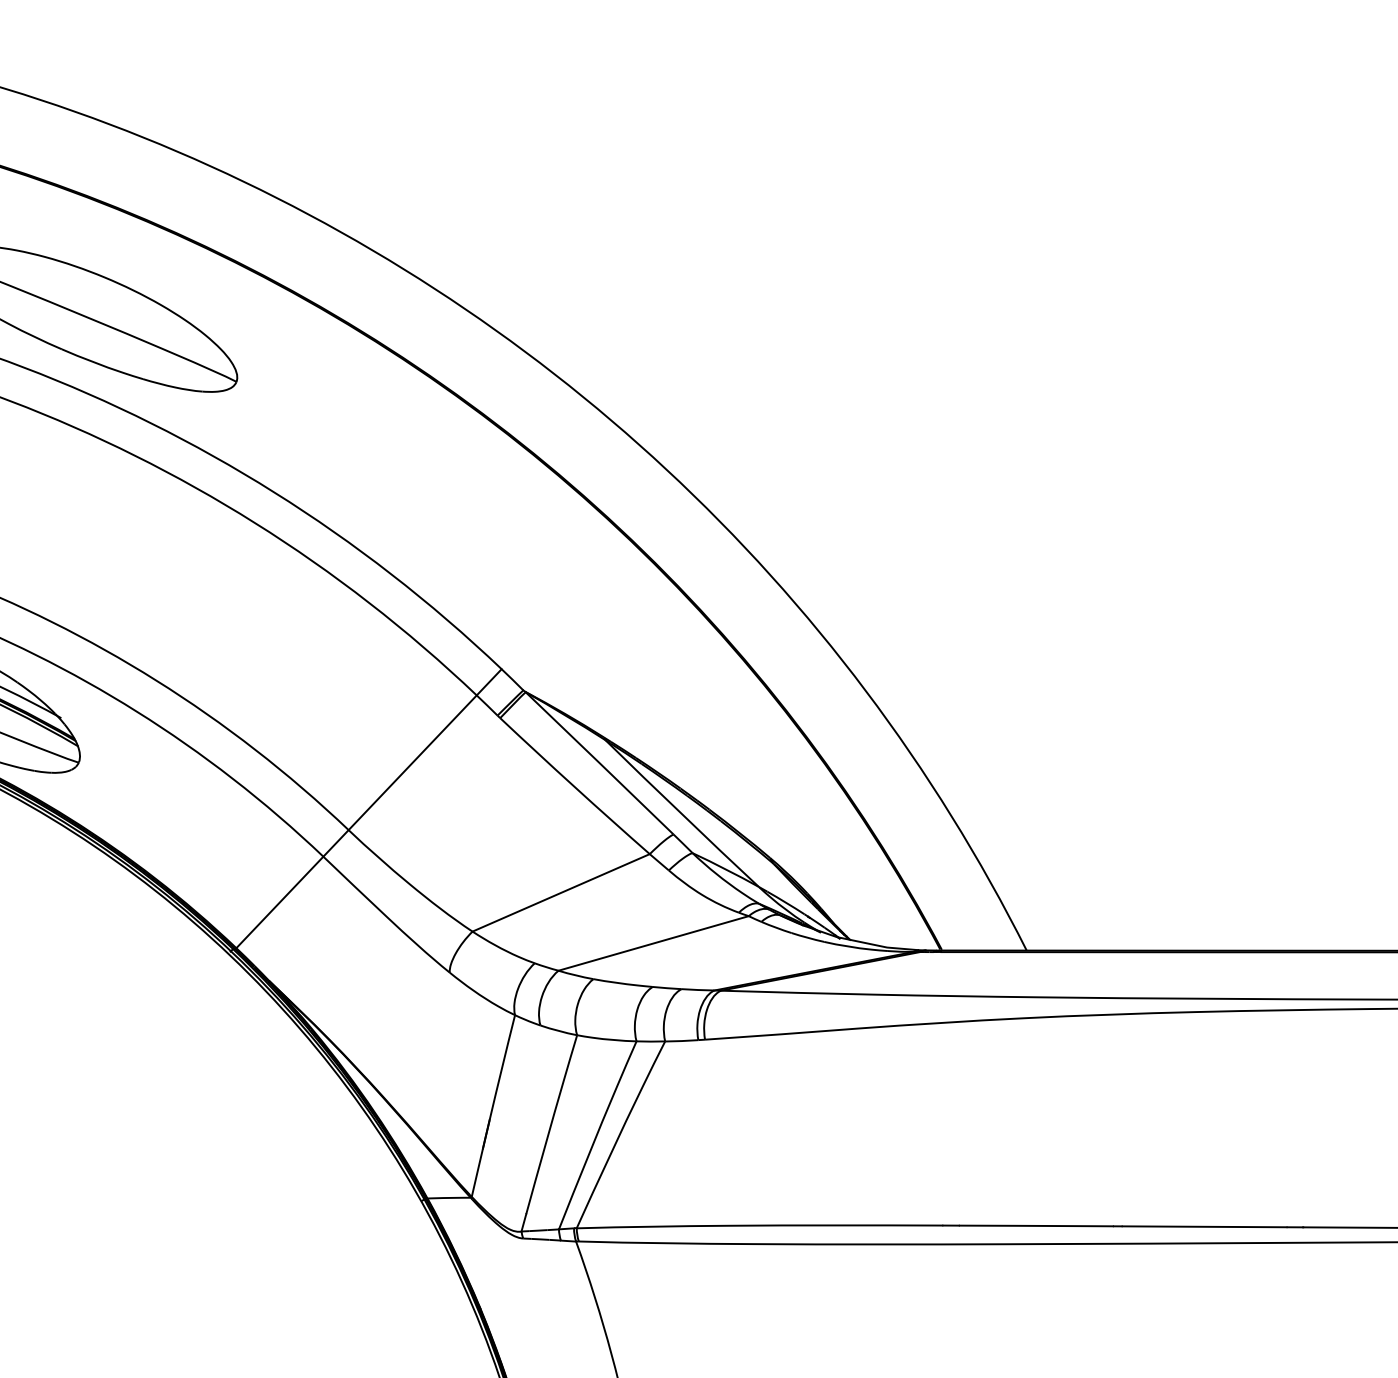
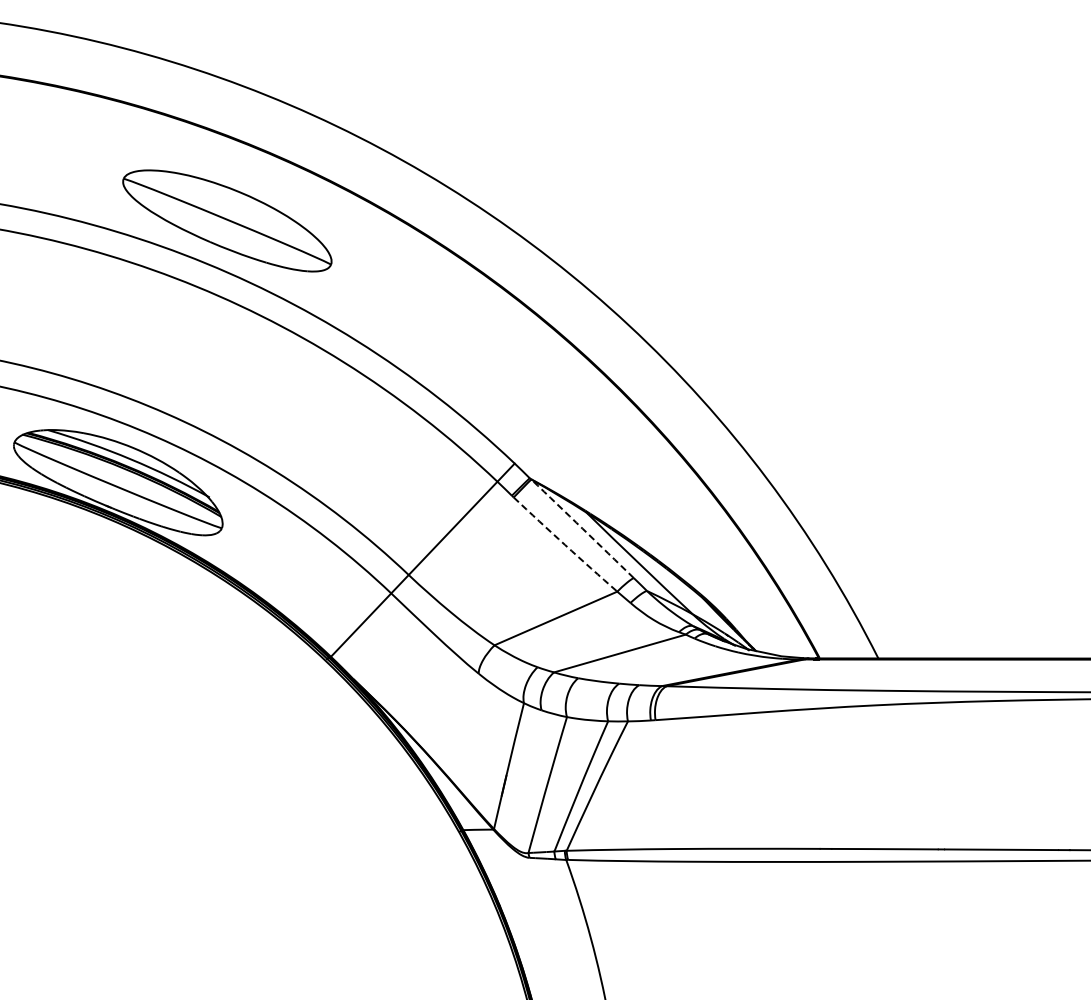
arc: (599, 762) -> (582, 528), solid -> dashed
arc: (574, 787) -> (565, 545), solid -> dashed

